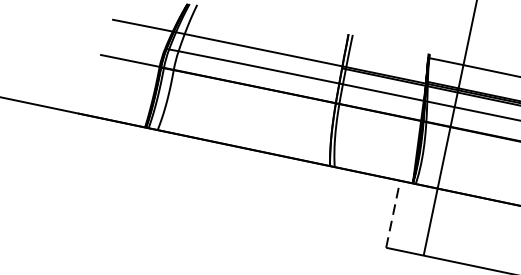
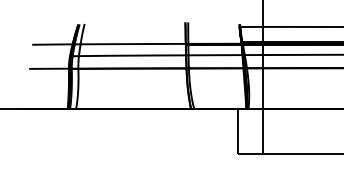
line: (393, 214) -> (238, 131), dashed -> solid

